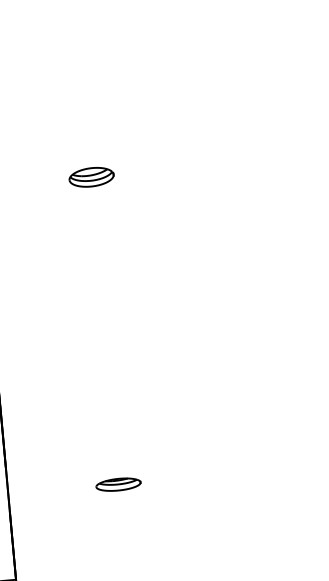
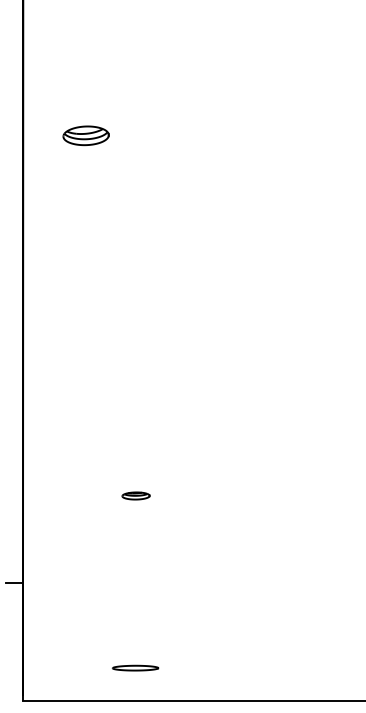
part: (90, 177) -> (85, 135), moved
part: (117, 484) -> (135, 495), size x0.6

